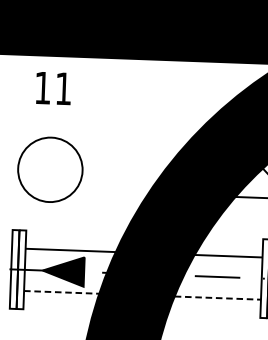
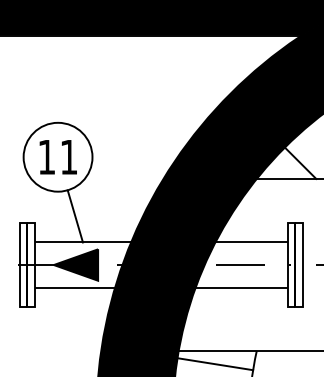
text: (52, 88) -> (57, 157), moved
line: (63, 225) -> (74, 216), added
line: (62, 292) -> (75, 287), dashed -> solid
line: (218, 298) -> (242, 287), dashed -> solid

